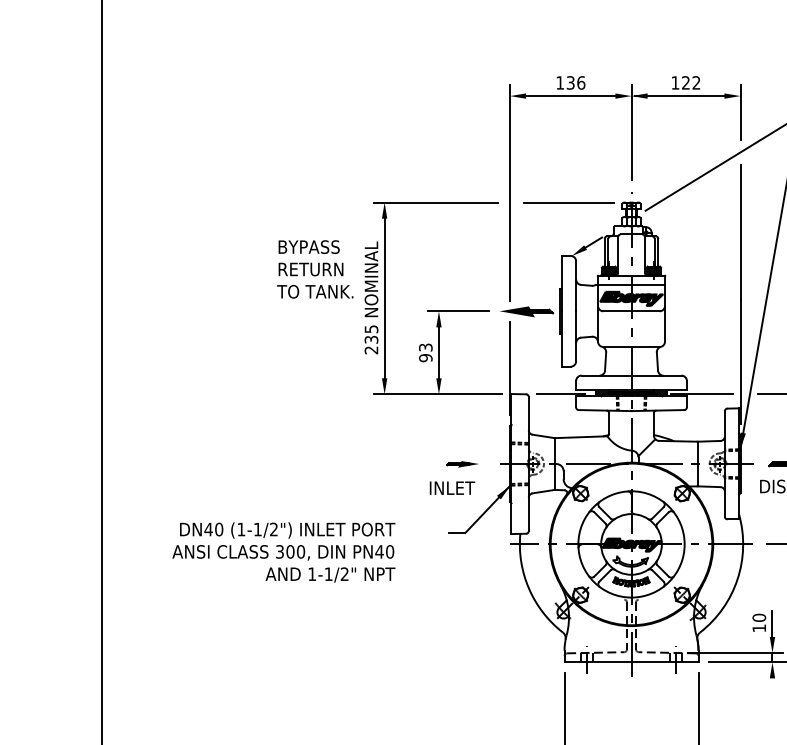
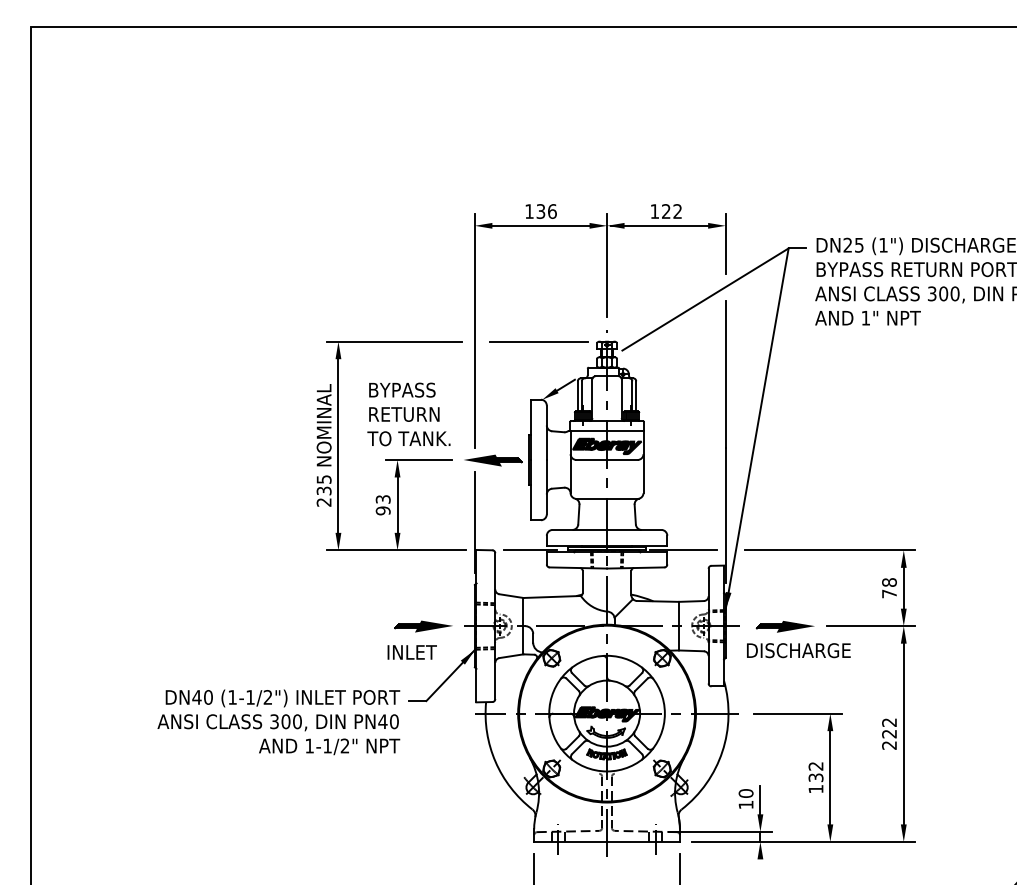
text: (314, 269) -> (408, 414), moved
part: (462, 464) -> (423, 626), size x1.67
text: (283, 552) -> (278, 722), moved

